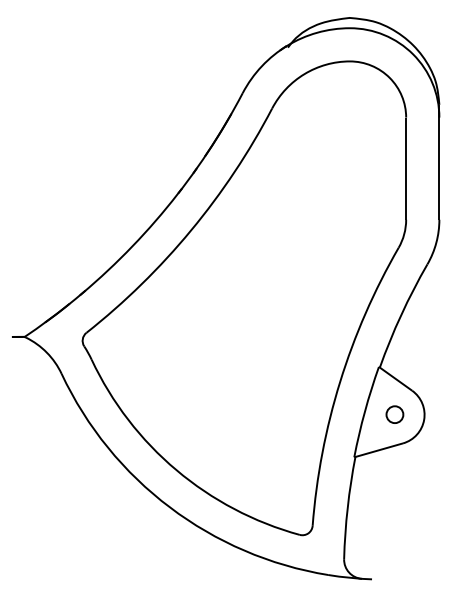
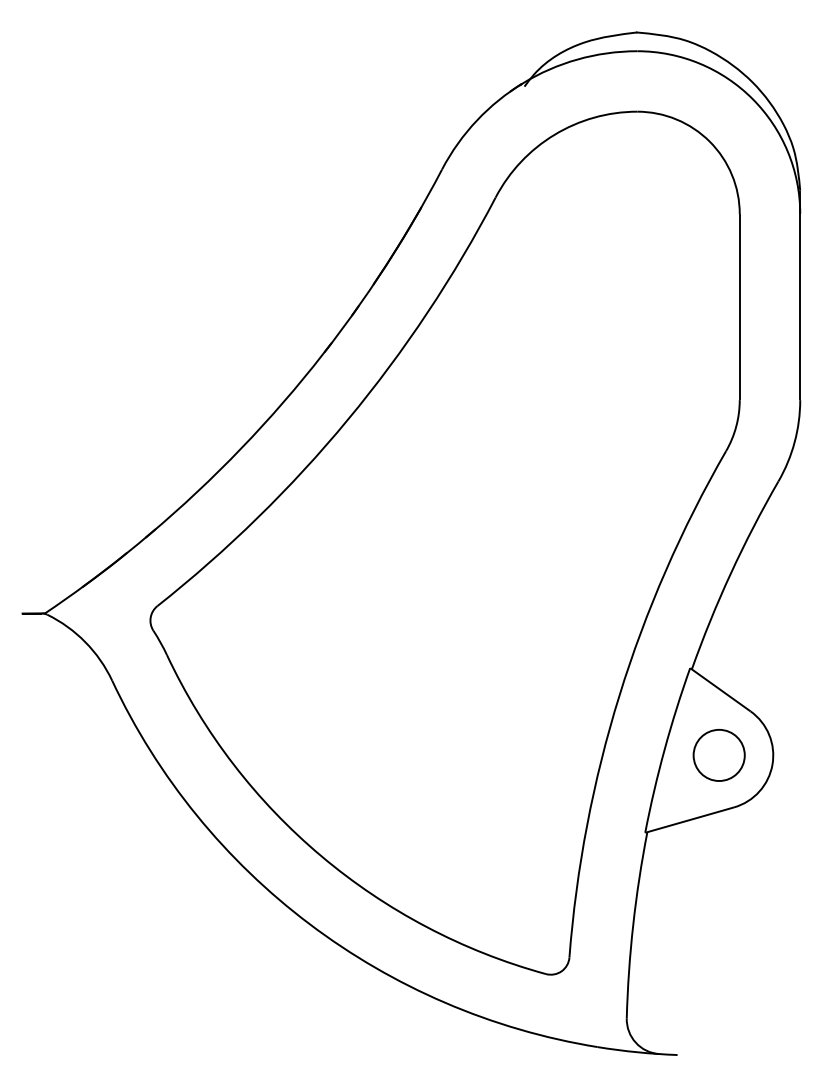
part: (394, 414) -> (718, 754), size x1.67

